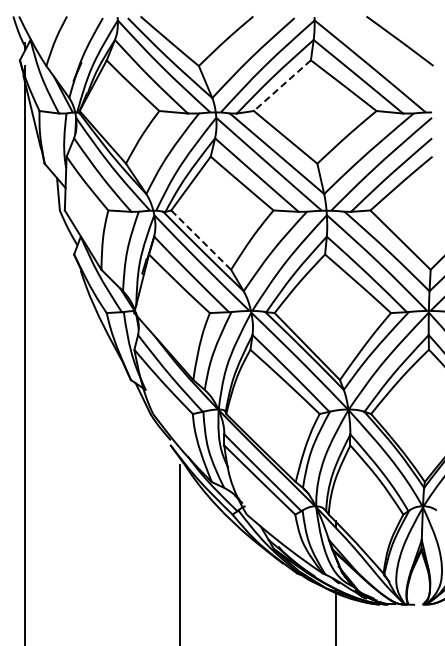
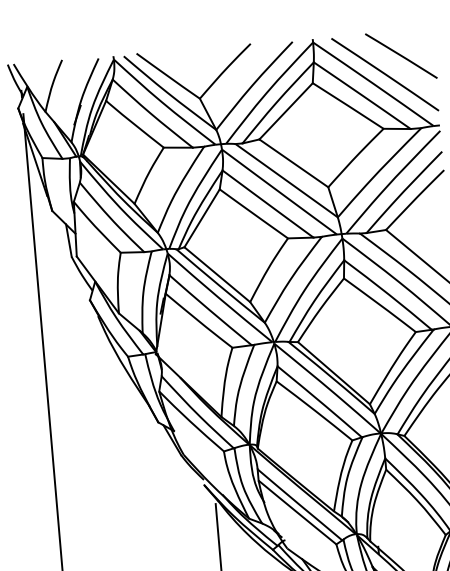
line: (382, 57) -> (384, 74), added
line: (282, 86) -> (286, 112), dashed -> solid
line: (201, 240) -> (217, 275), dashed -> solid

